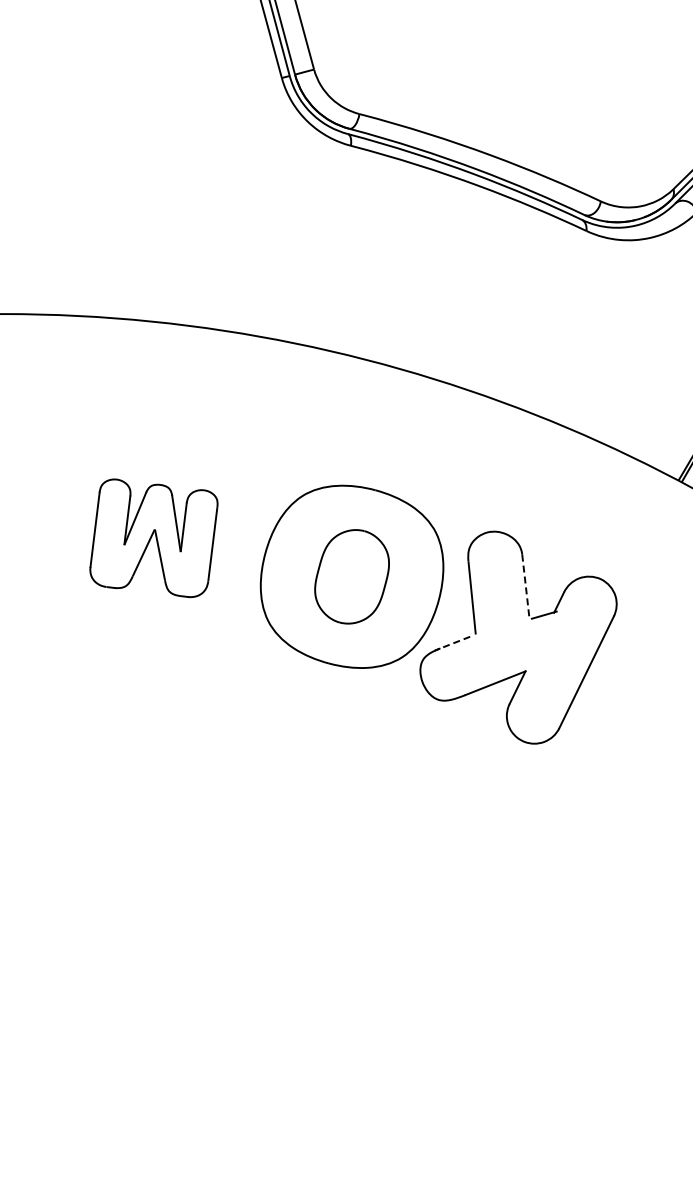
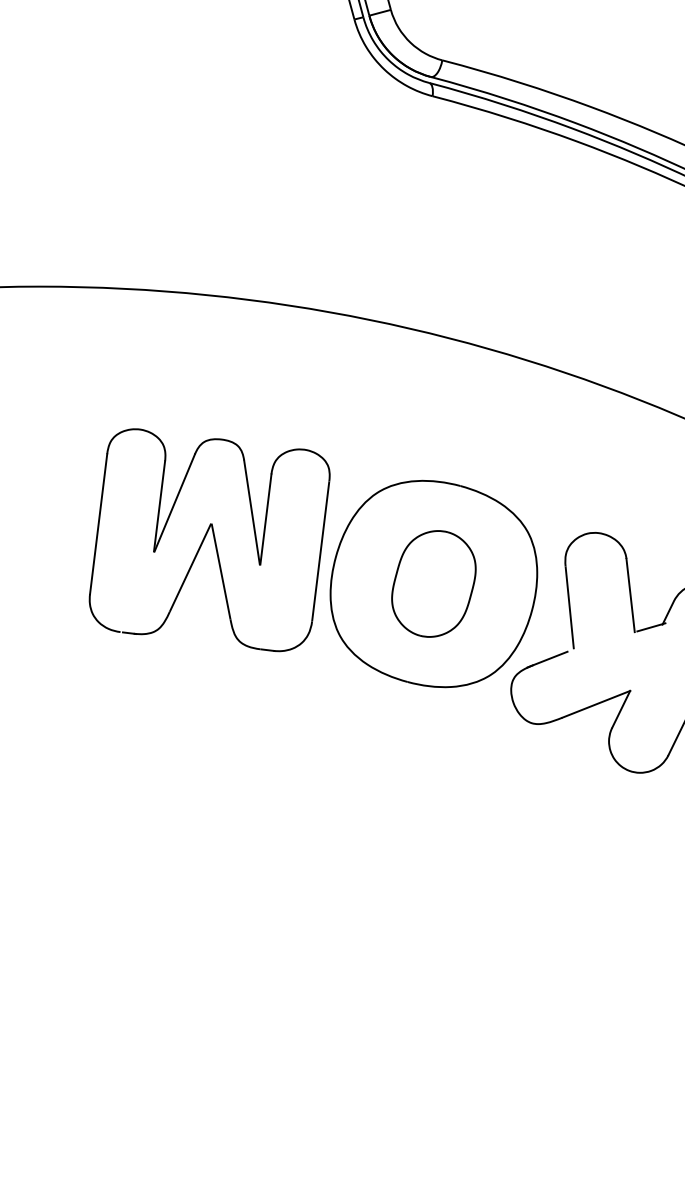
part: (153, 538) -> (209, 540), size x1.67
line: (525, 587) -> (630, 596), dashed -> solid
line: (452, 643) -> (547, 659), dashed -> solid

